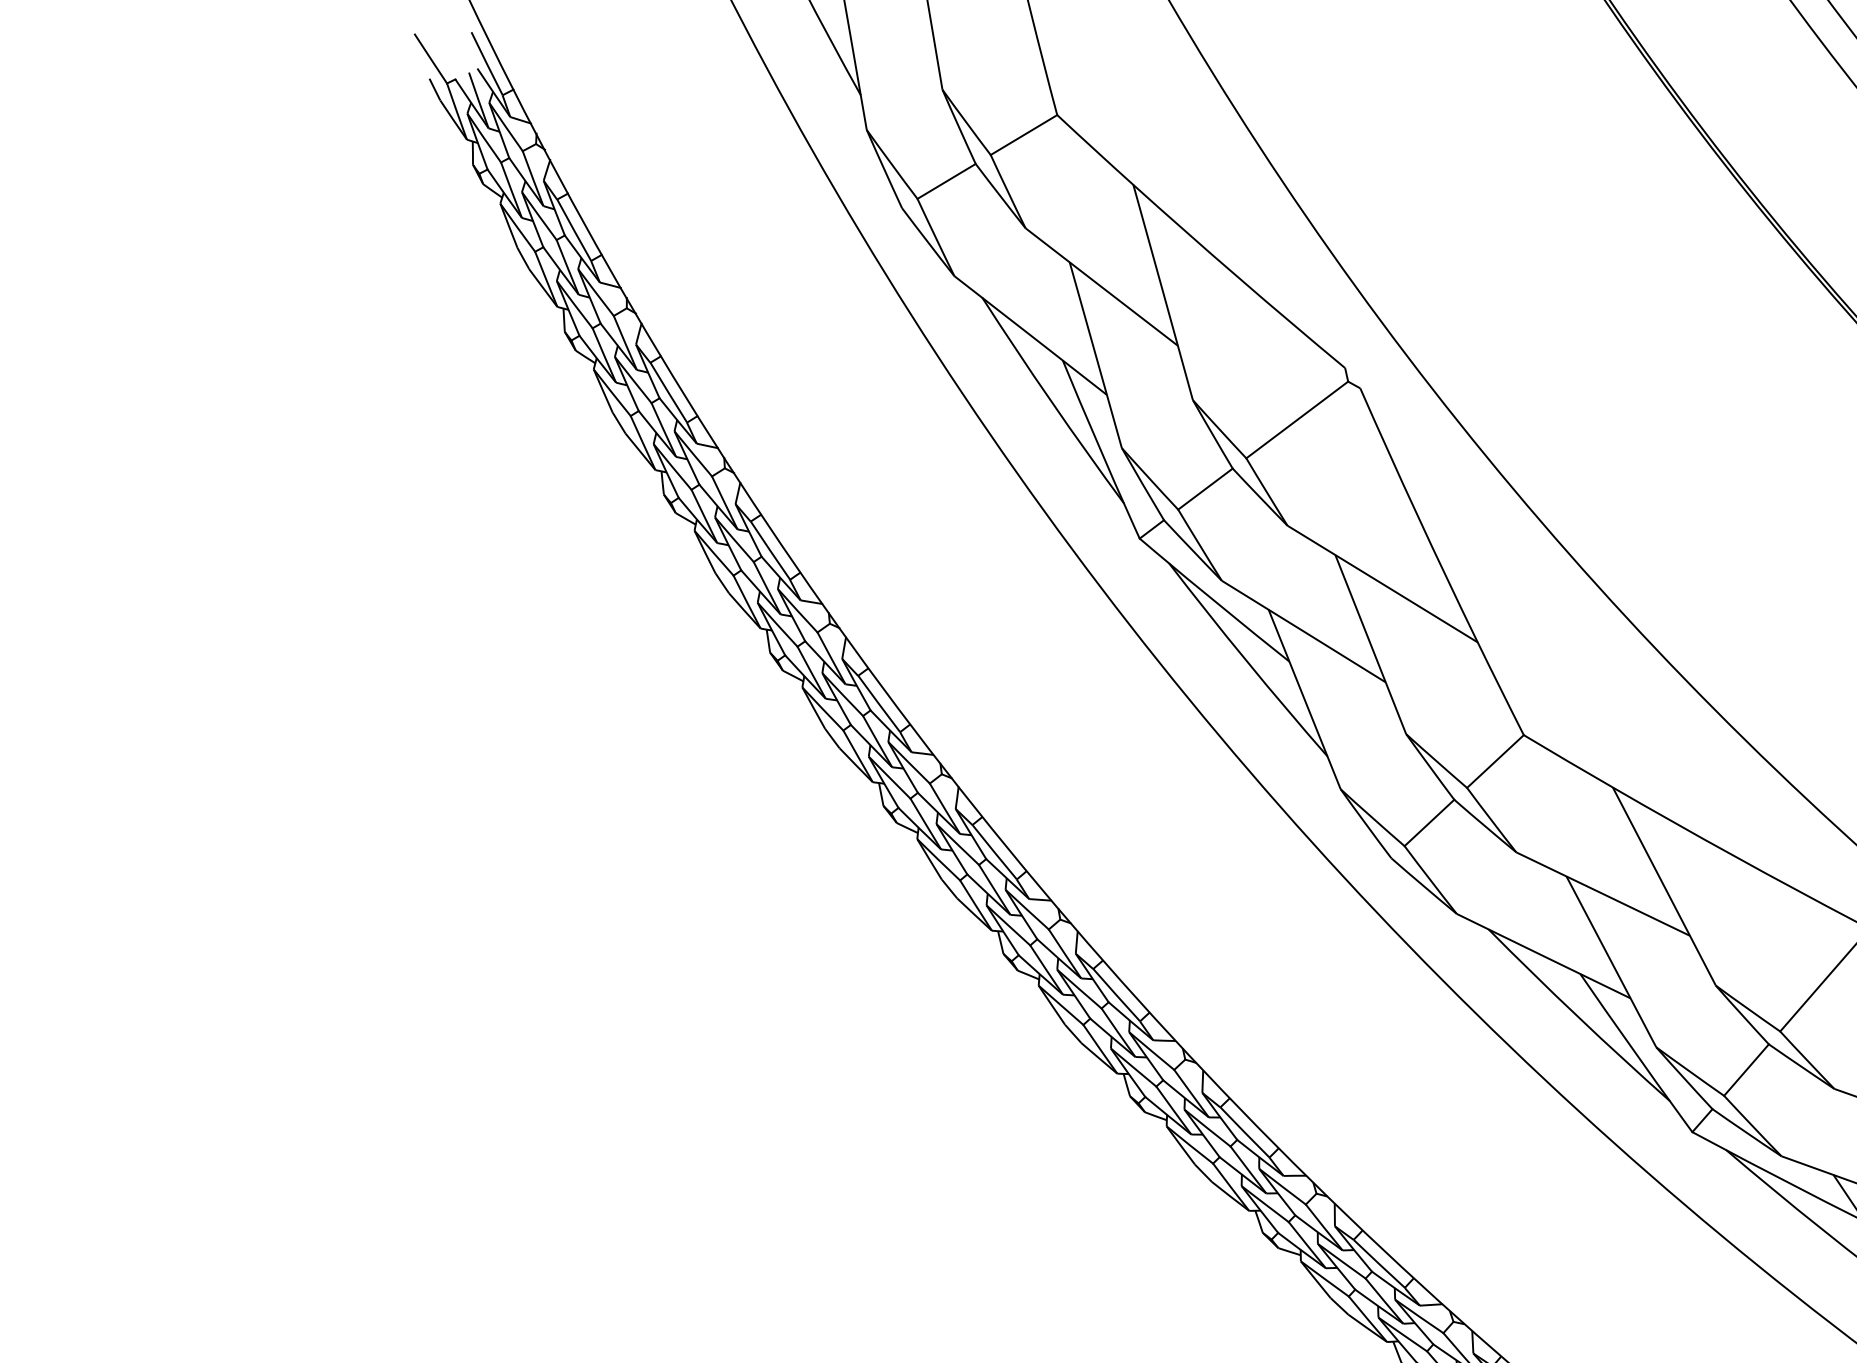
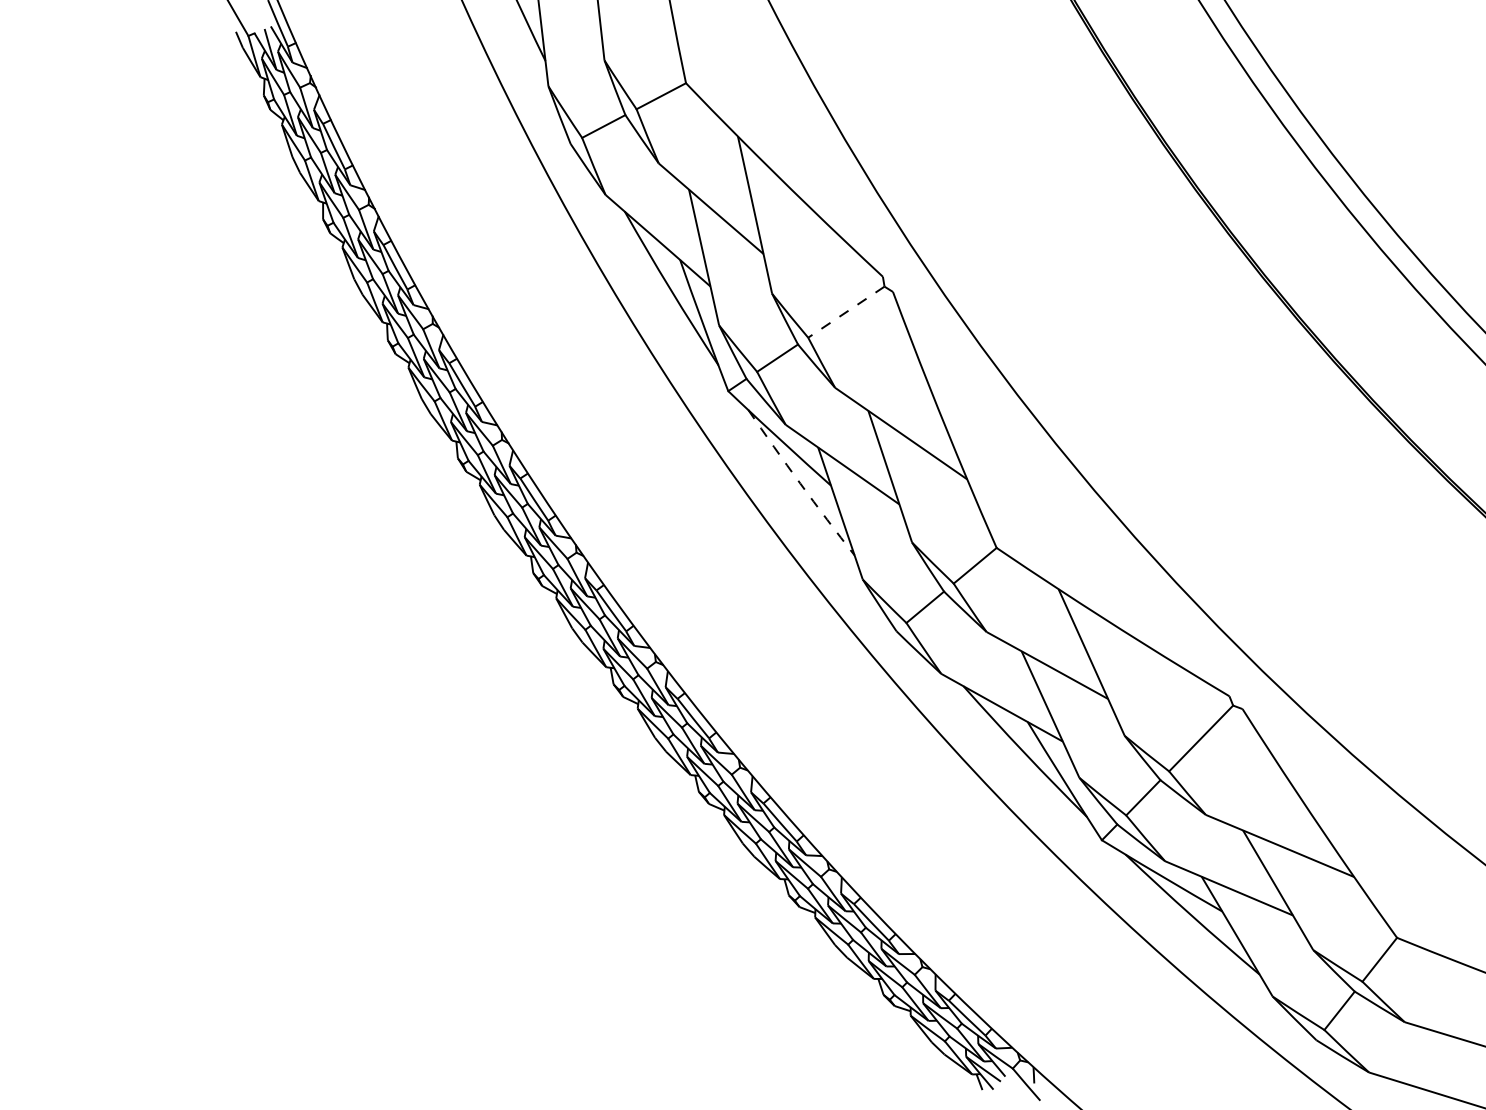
line: (1297, 420) -> (846, 312), solid -> dashed
arc: (1246, 661) -> (800, 483), solid -> dashed

